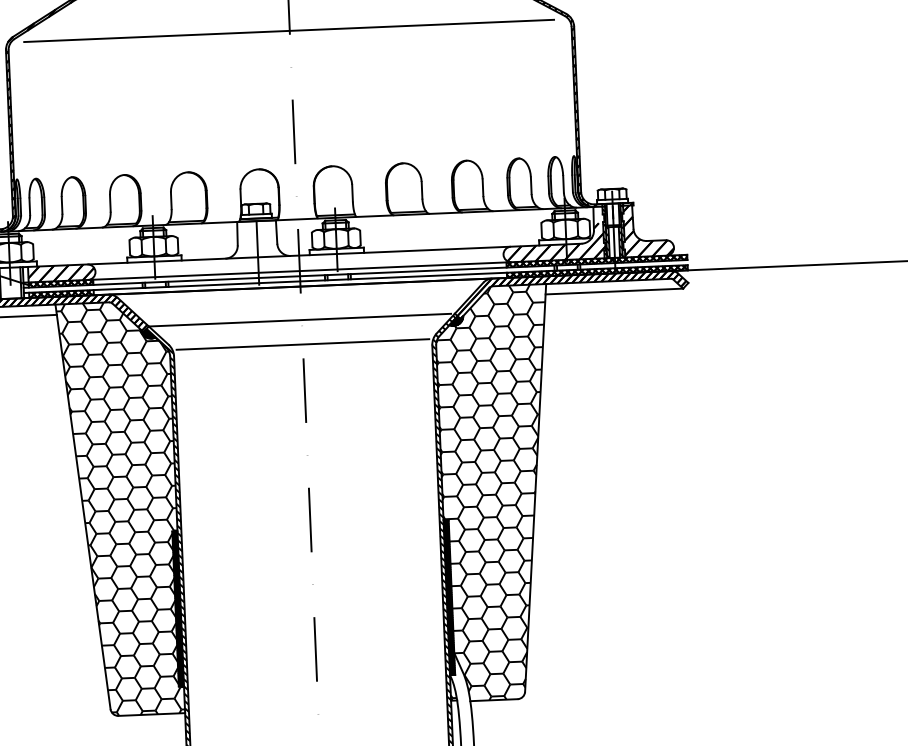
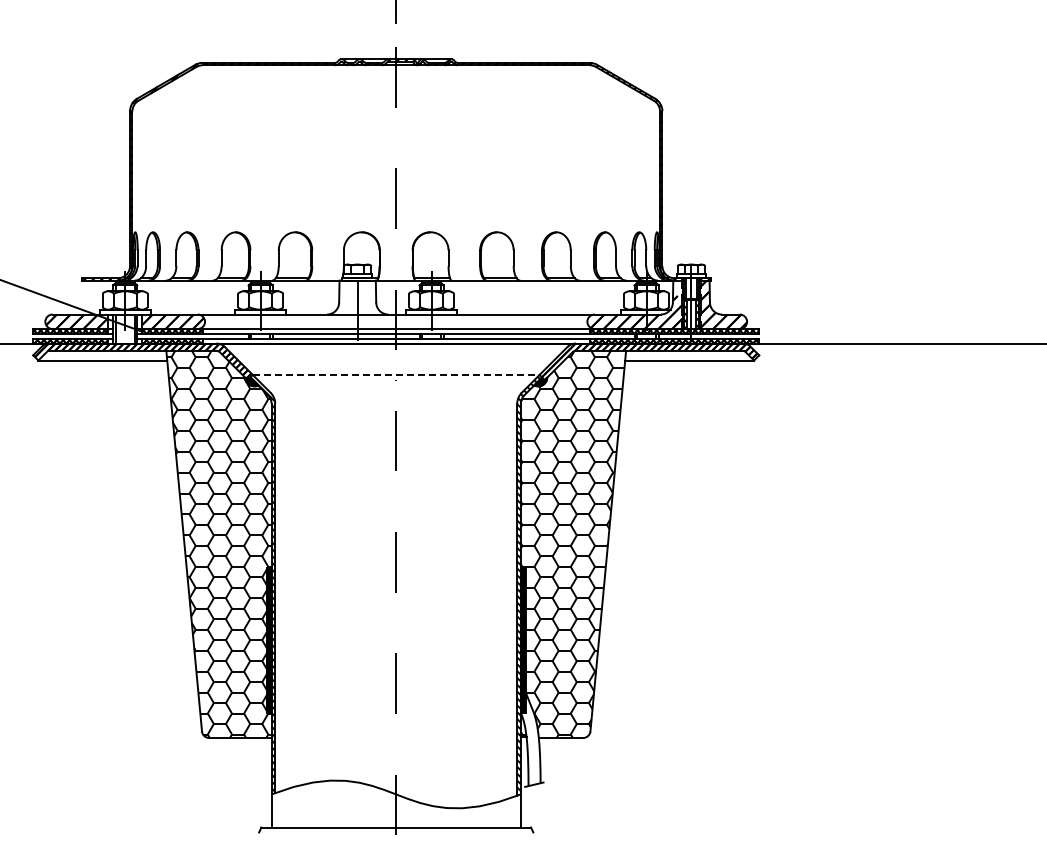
line: (289, 31) -> (395, 104), removed
line: (300, 319) -> (394, 374), solid -> dashed
line: (302, 344) -> (395, 397), removed

